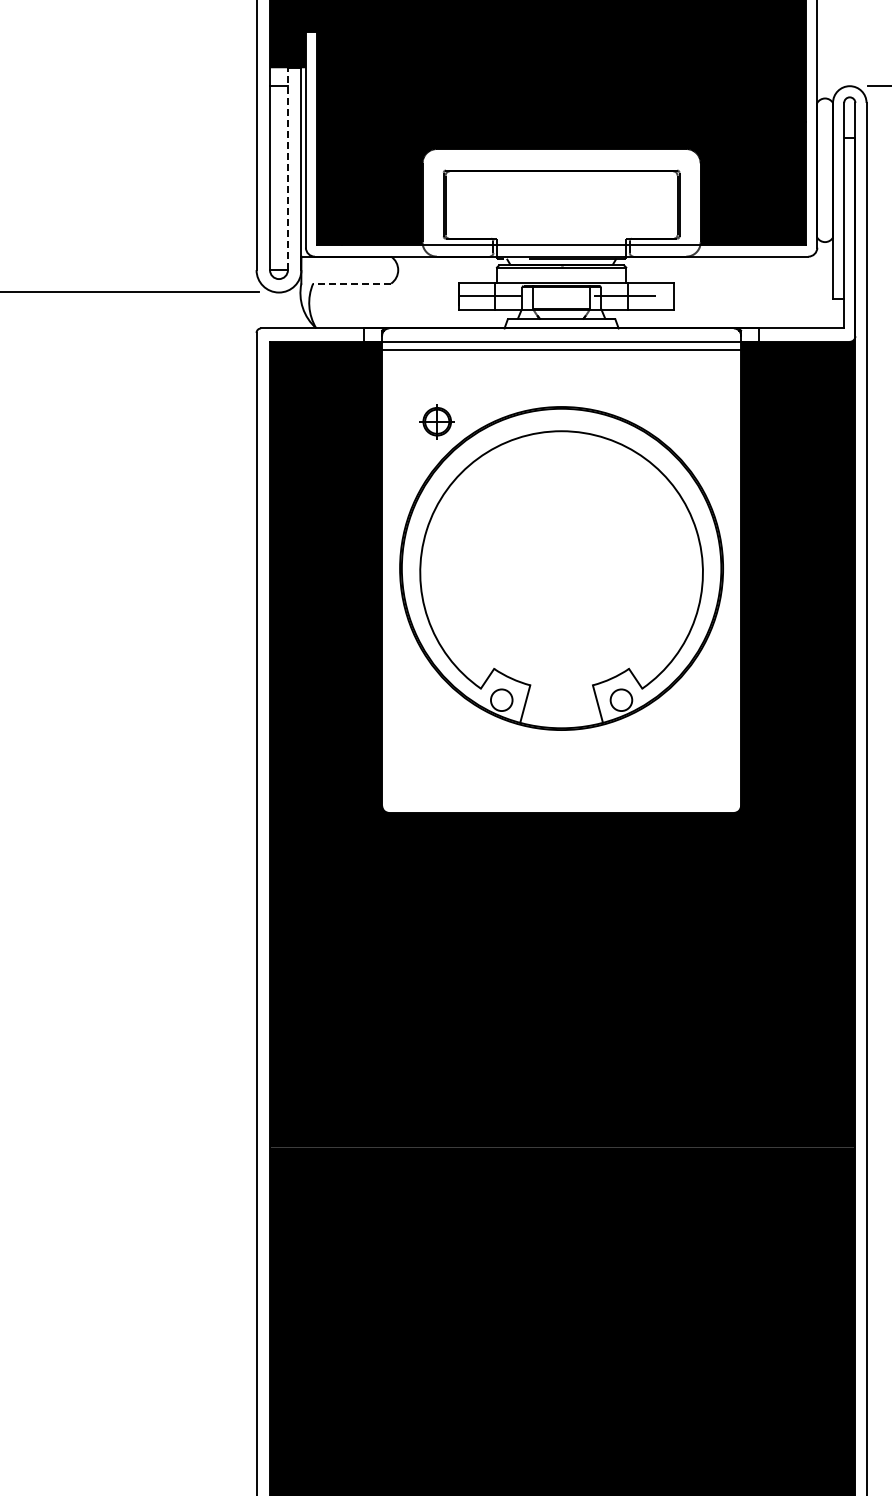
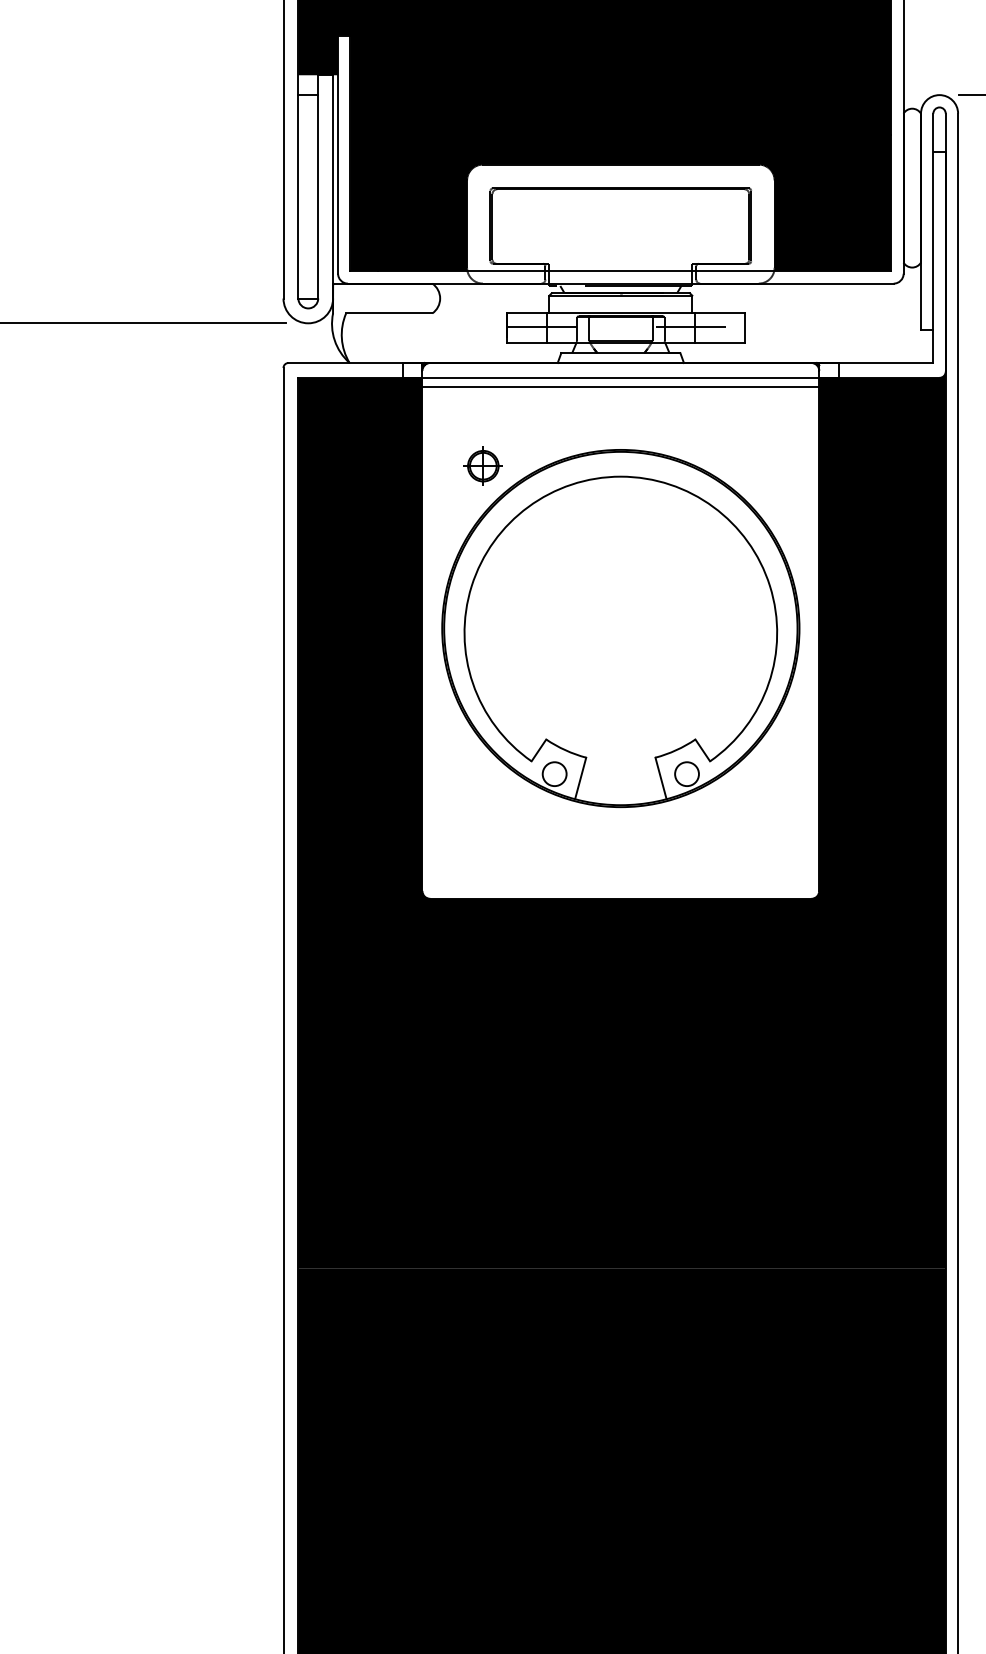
line: (287, 169) -> (317, 187), dashed -> solid
line: (352, 283) -> (389, 313), dashed -> solid

